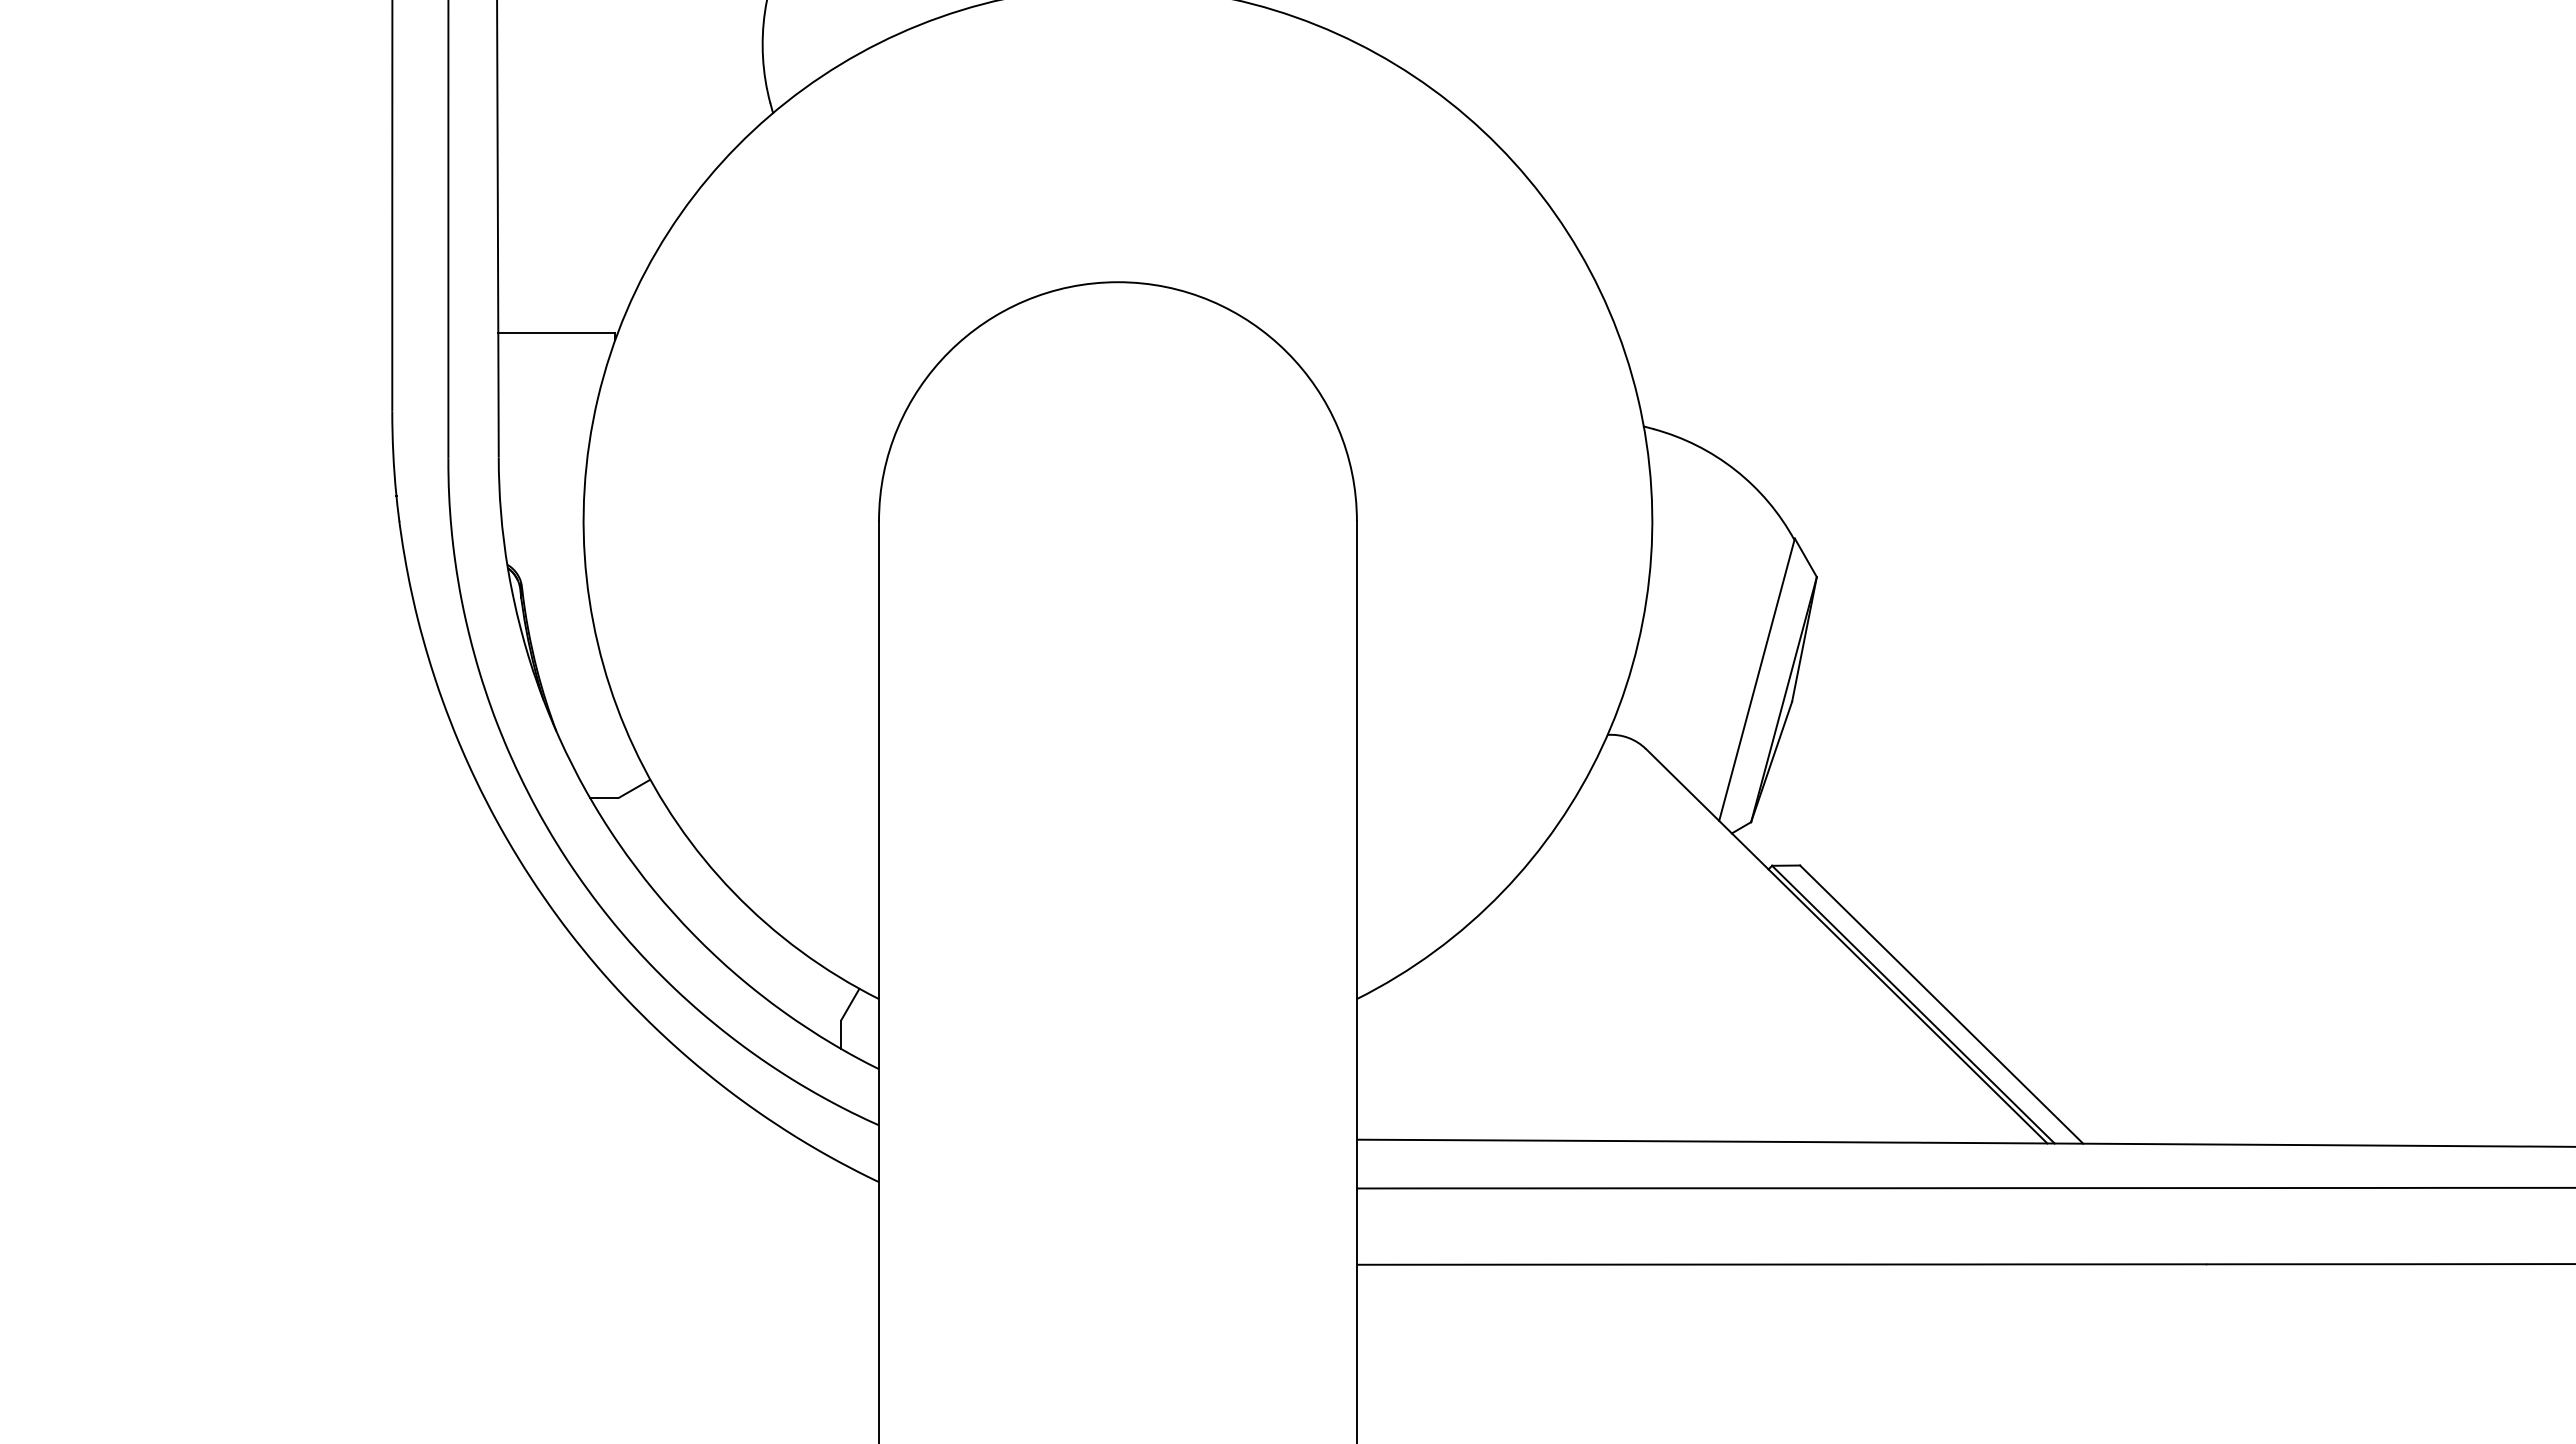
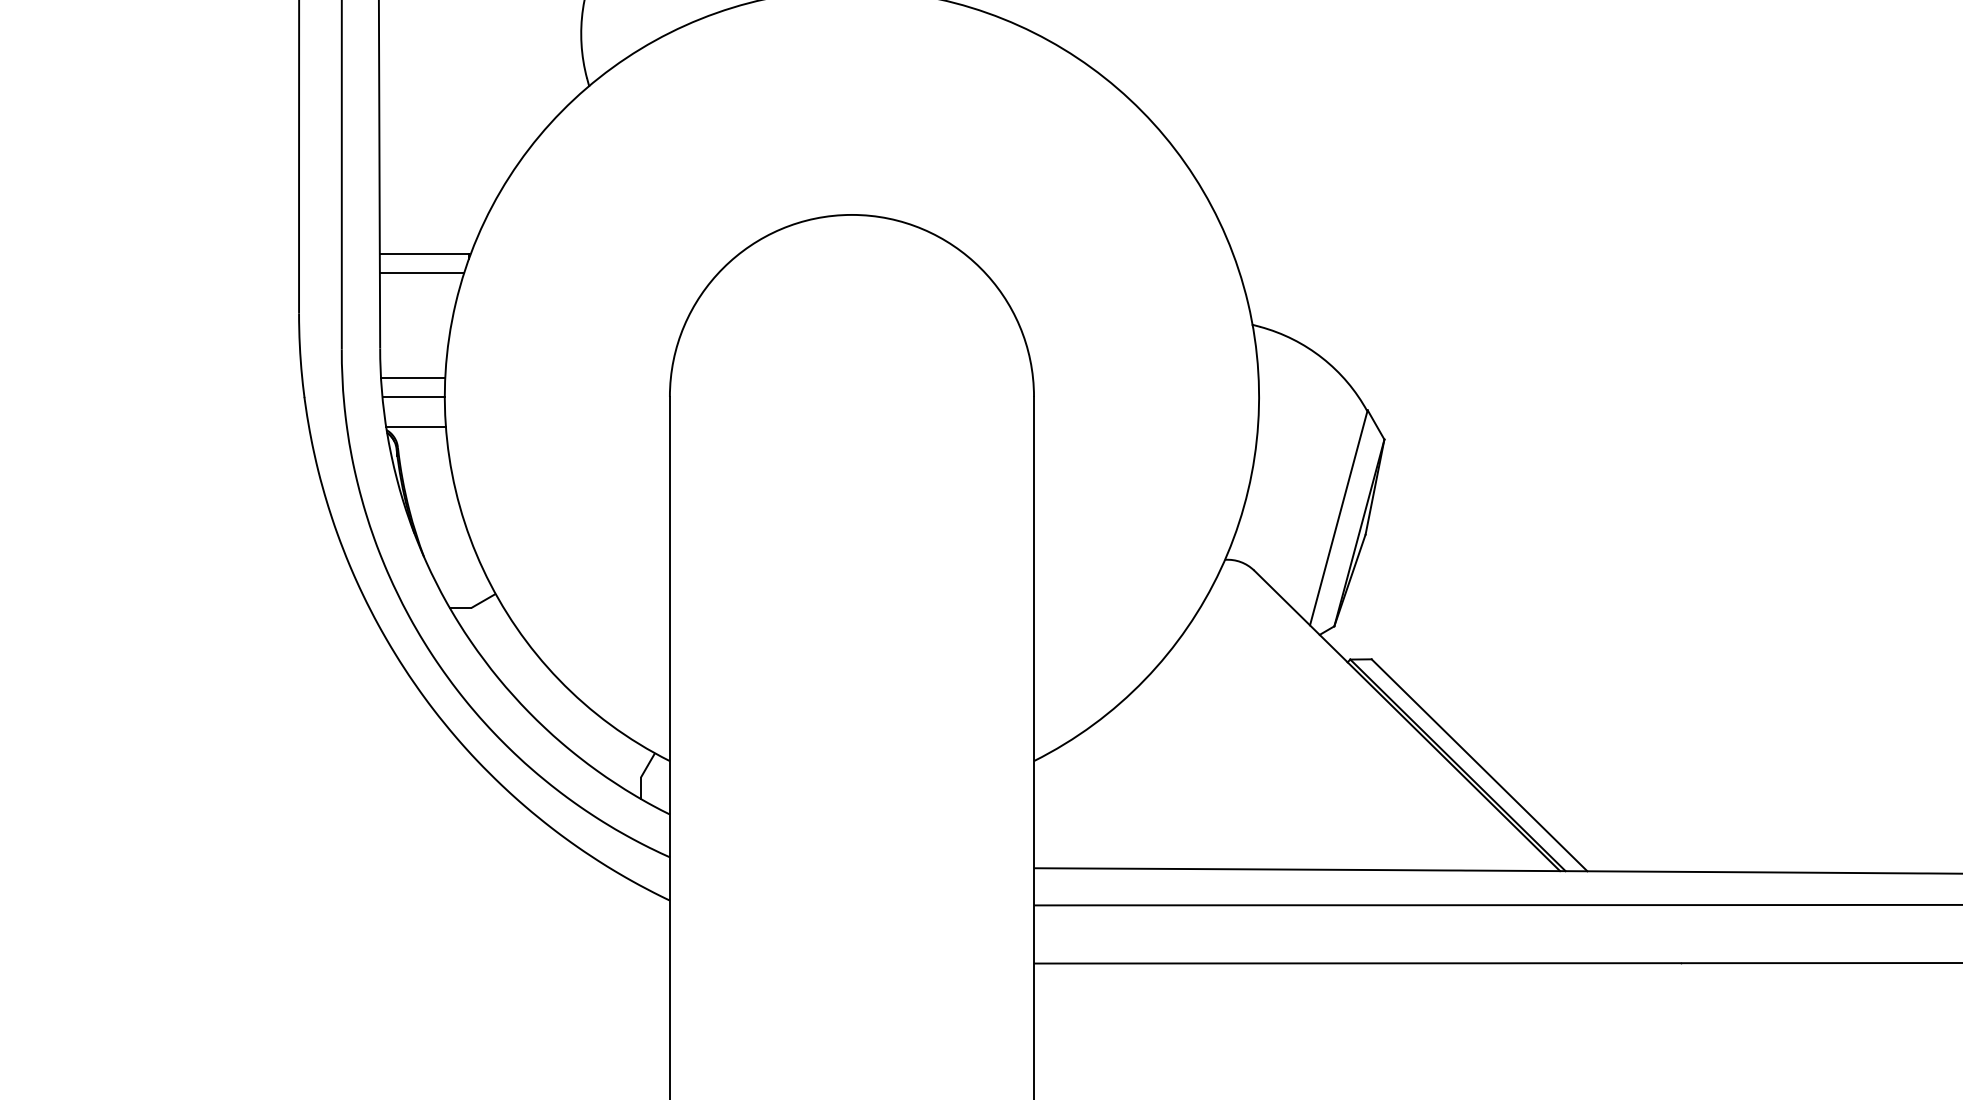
line: (553, 357) -> (421, 272), added
line: (541, 496) -> (412, 378), added
line: (542, 521) -> (413, 397), added
line: (545, 560) -> (415, 426), added

